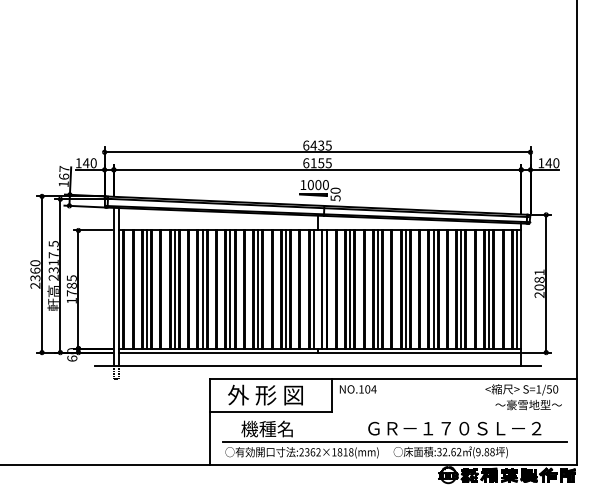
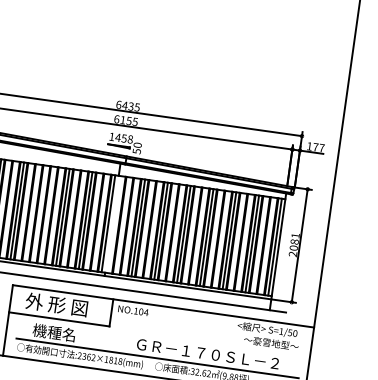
text: (552, 163) -> (318, 147), 140 -> 177
text: (317, 185) -> (123, 138), 1000 -> 1458
line: (230, 289) -> (40, 214), removed
line: (322, 289) -> (115, 224), removed

